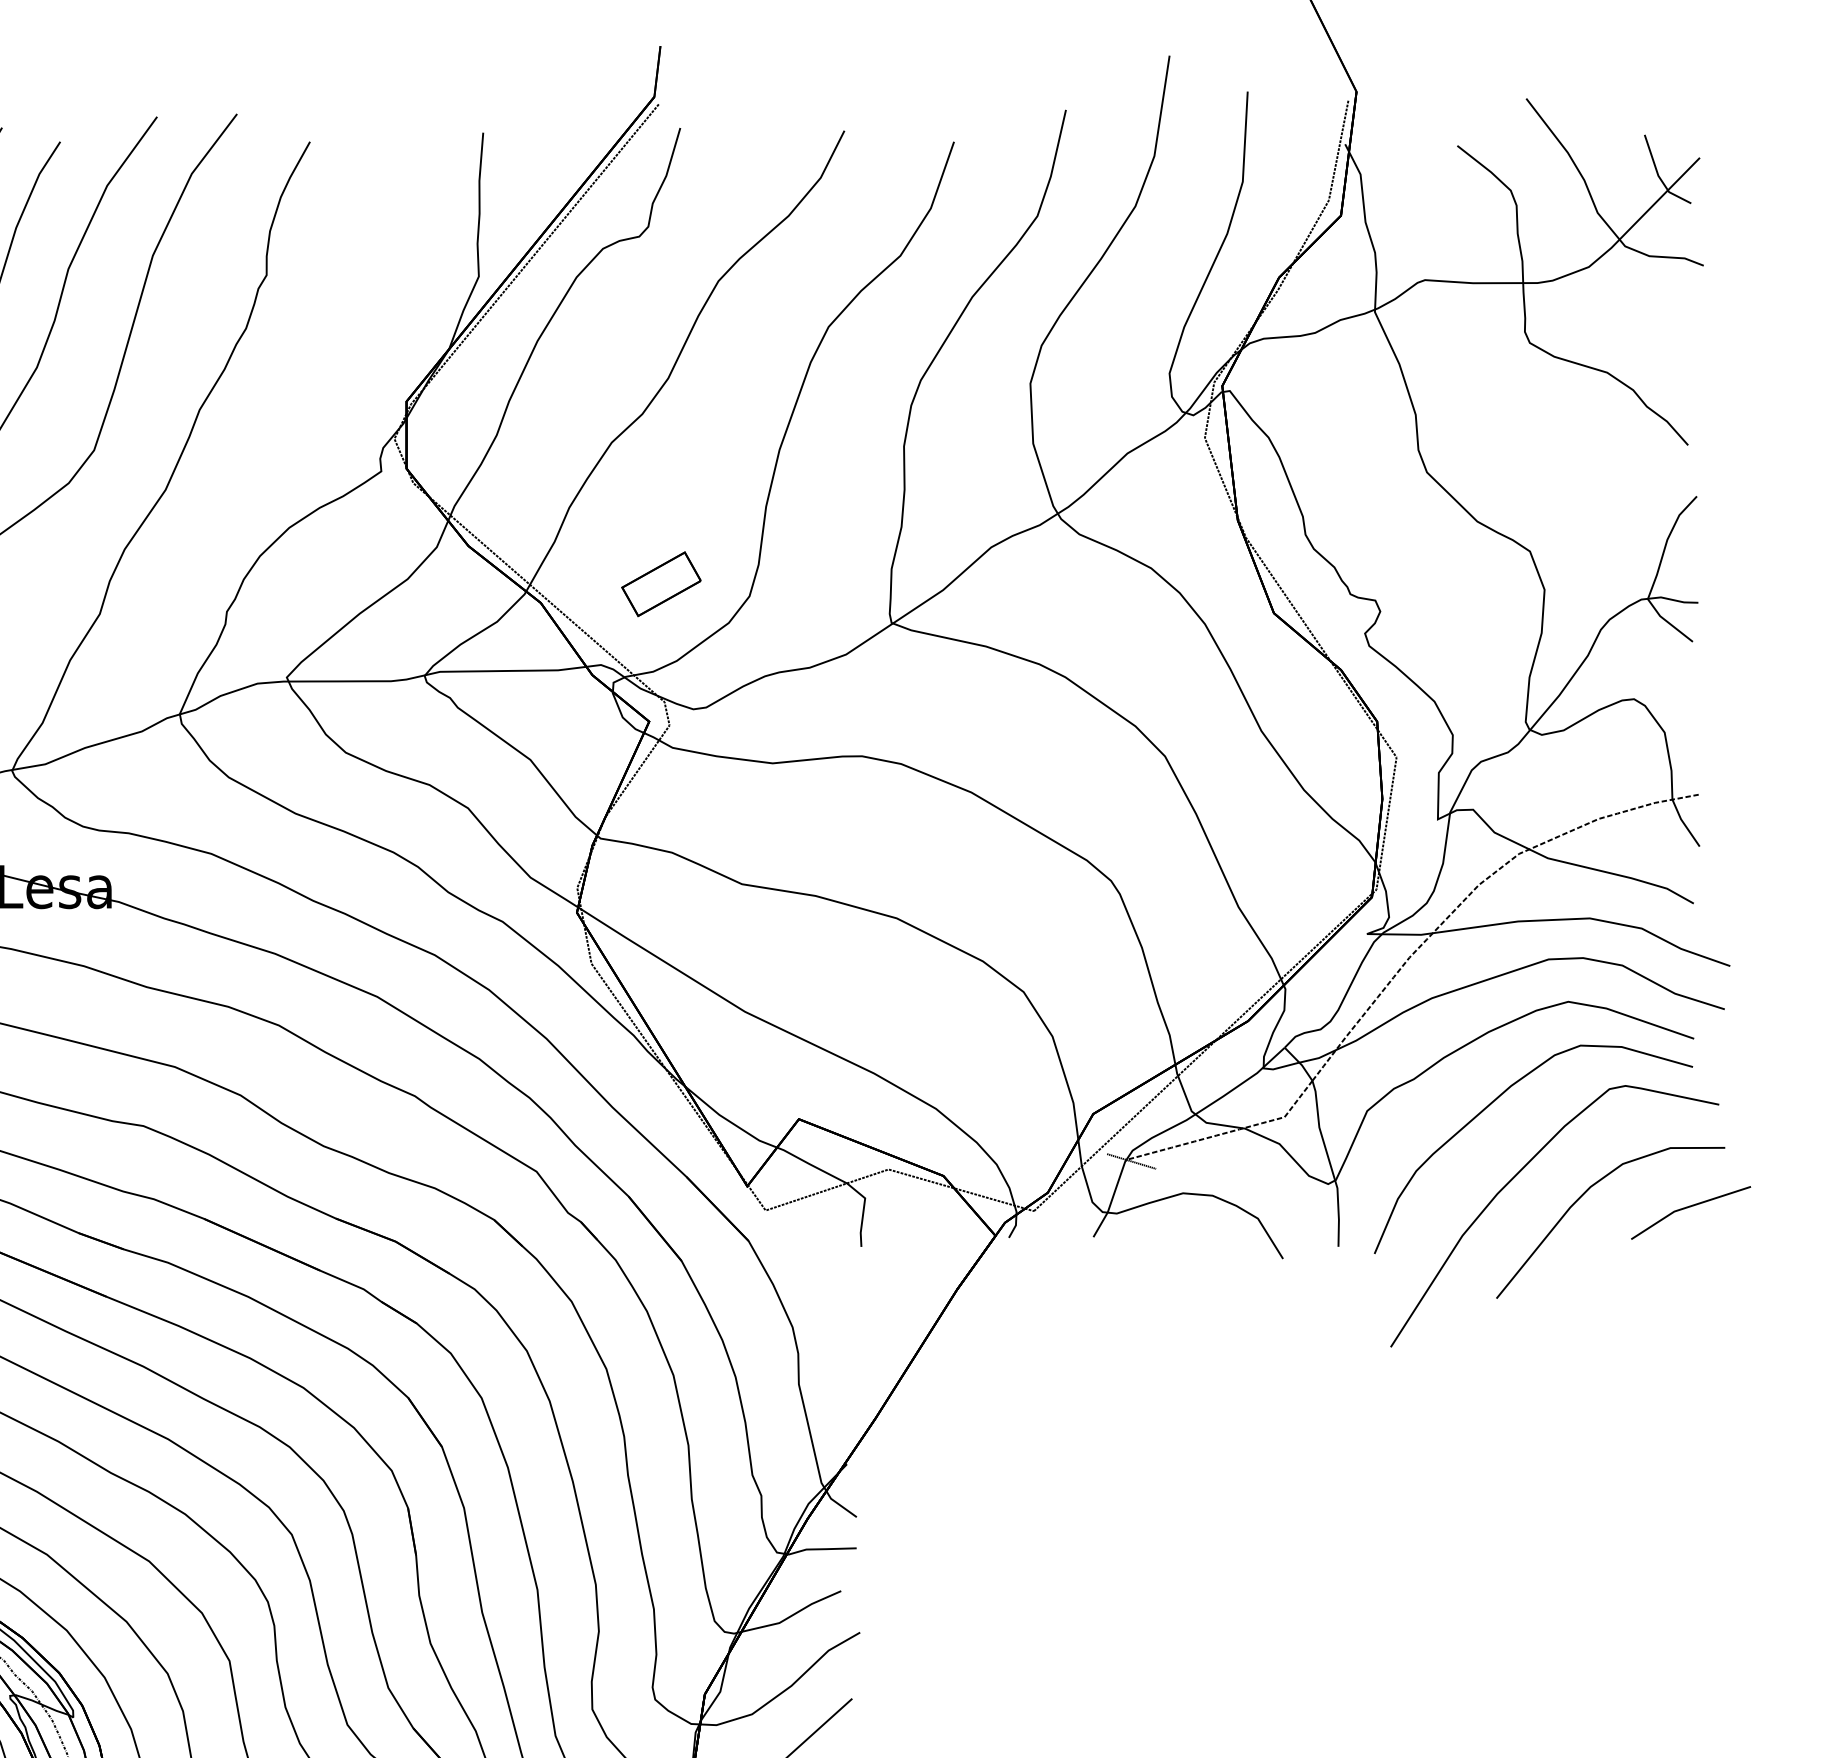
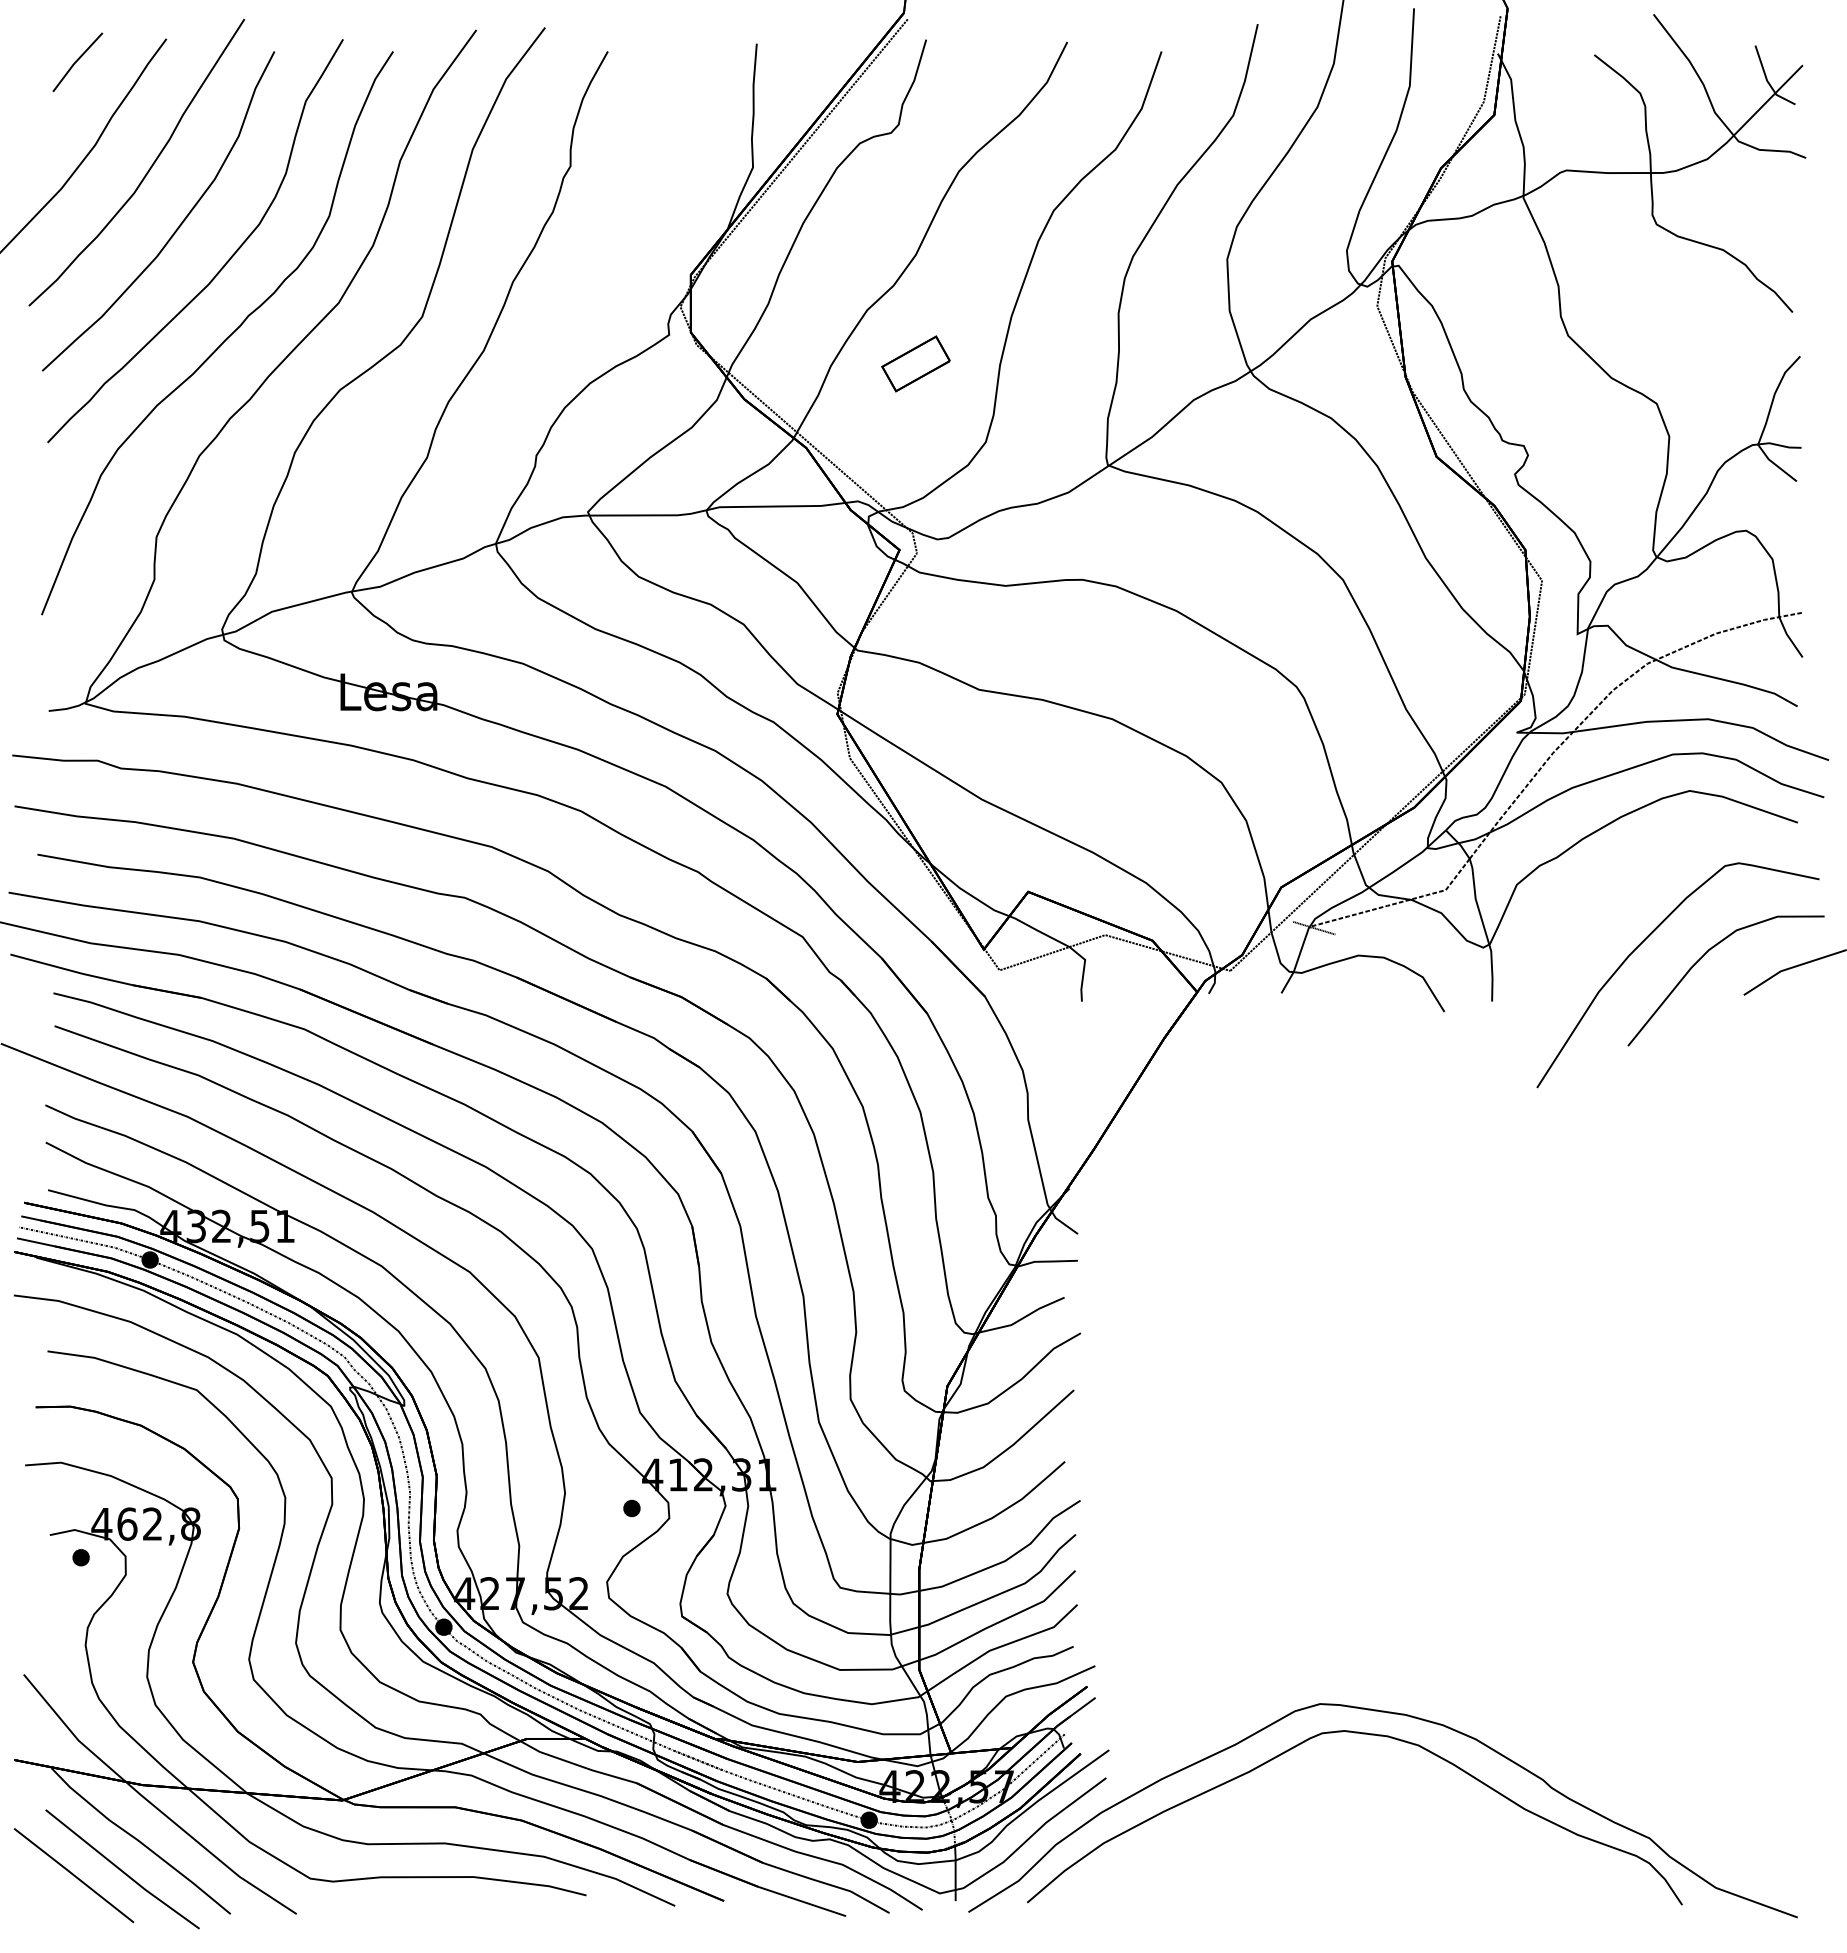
part: (660, 583) -> (915, 363), moved
curve: (1497, 1100) -> (1628, 875), removed

